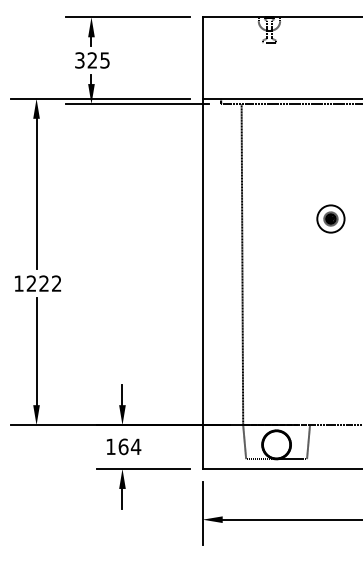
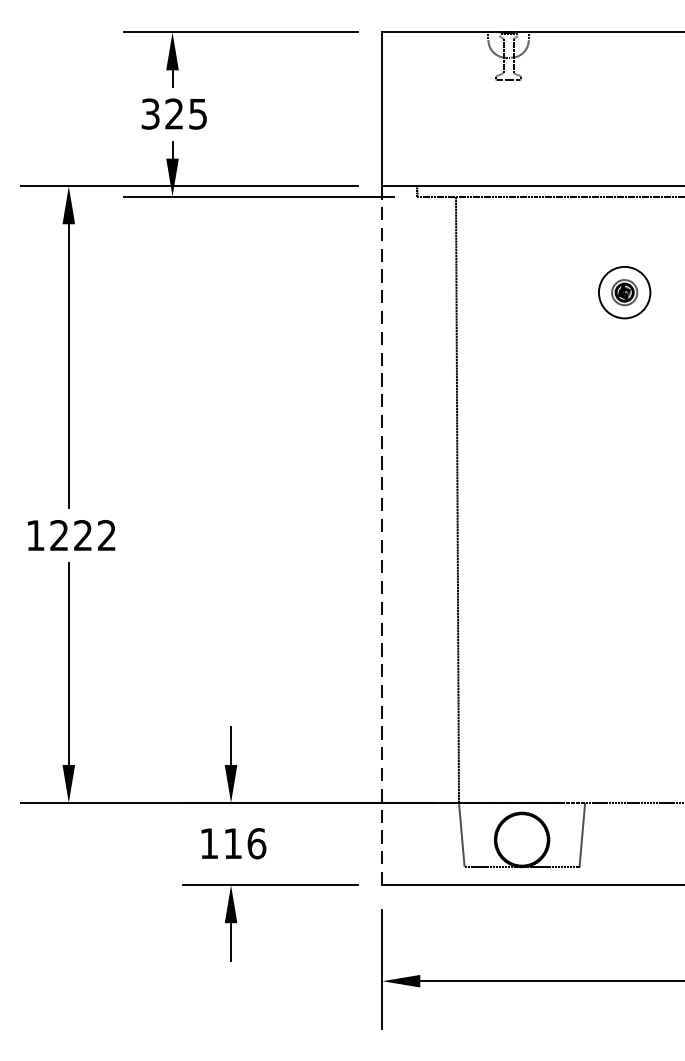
part: (330, 218) -> (623, 291), moved
line: (202, 284) -> (382, 537), solid -> dashed
text: (129, 446) -> (244, 842), 164 -> 116

